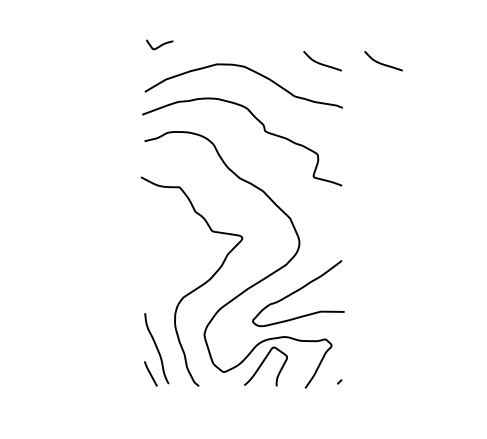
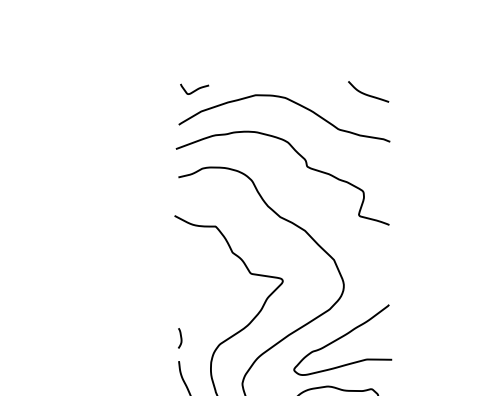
curve: (160, 44) -> (195, 89), moved
curve: (383, 63) -> (433, 94), removed
curve: (146, 291) -> (180, 337), added

